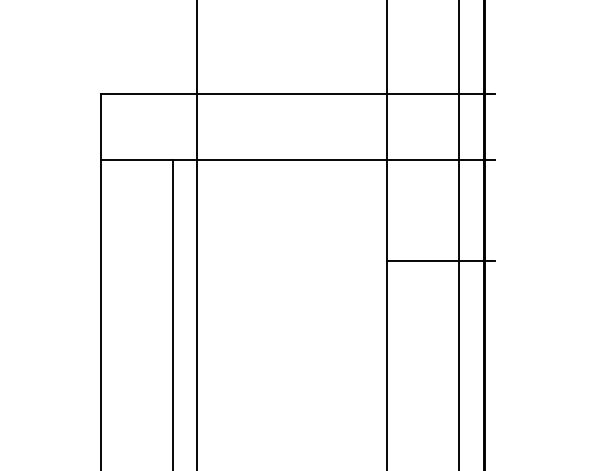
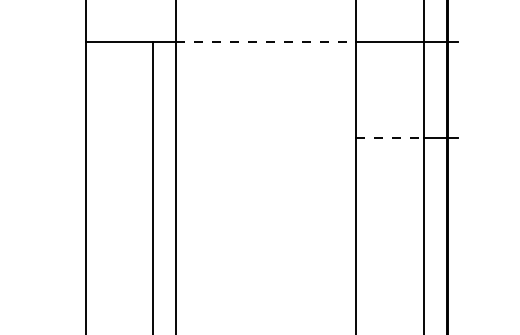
line: (292, 159) -> (266, 42), solid -> dashed
line: (423, 260) -> (390, 137), solid -> dashed

